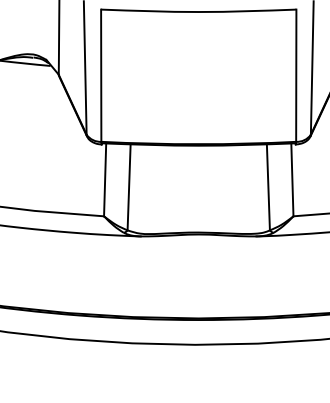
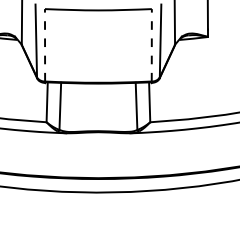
line: (102, 74) -> (45, 44), solid -> dashed
line: (295, 74) -> (151, 44), solid -> dashed

